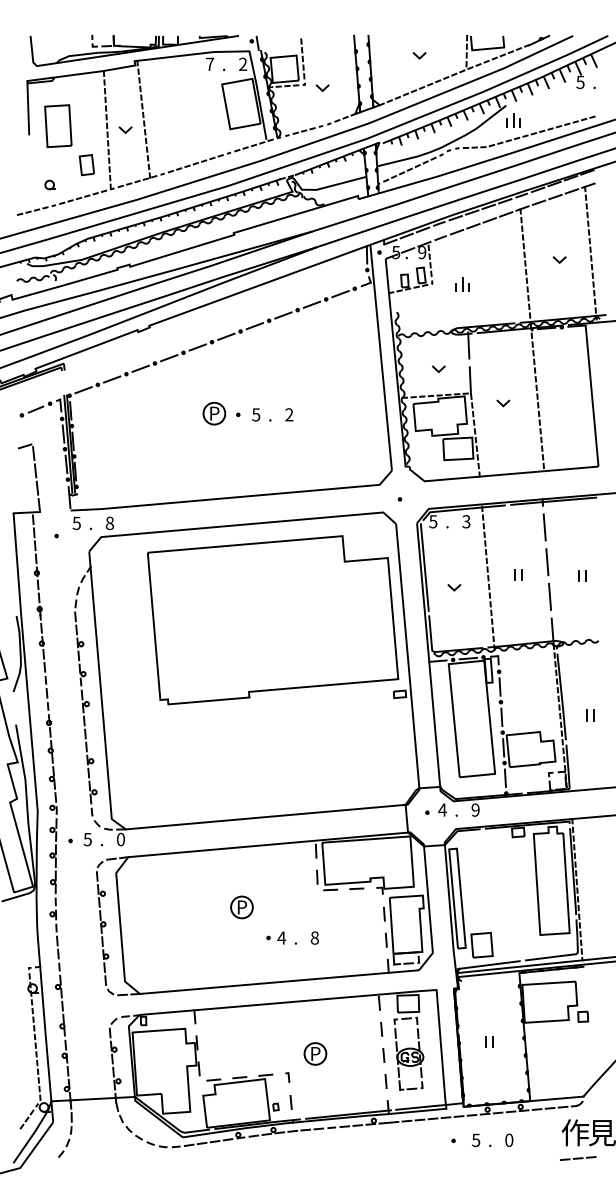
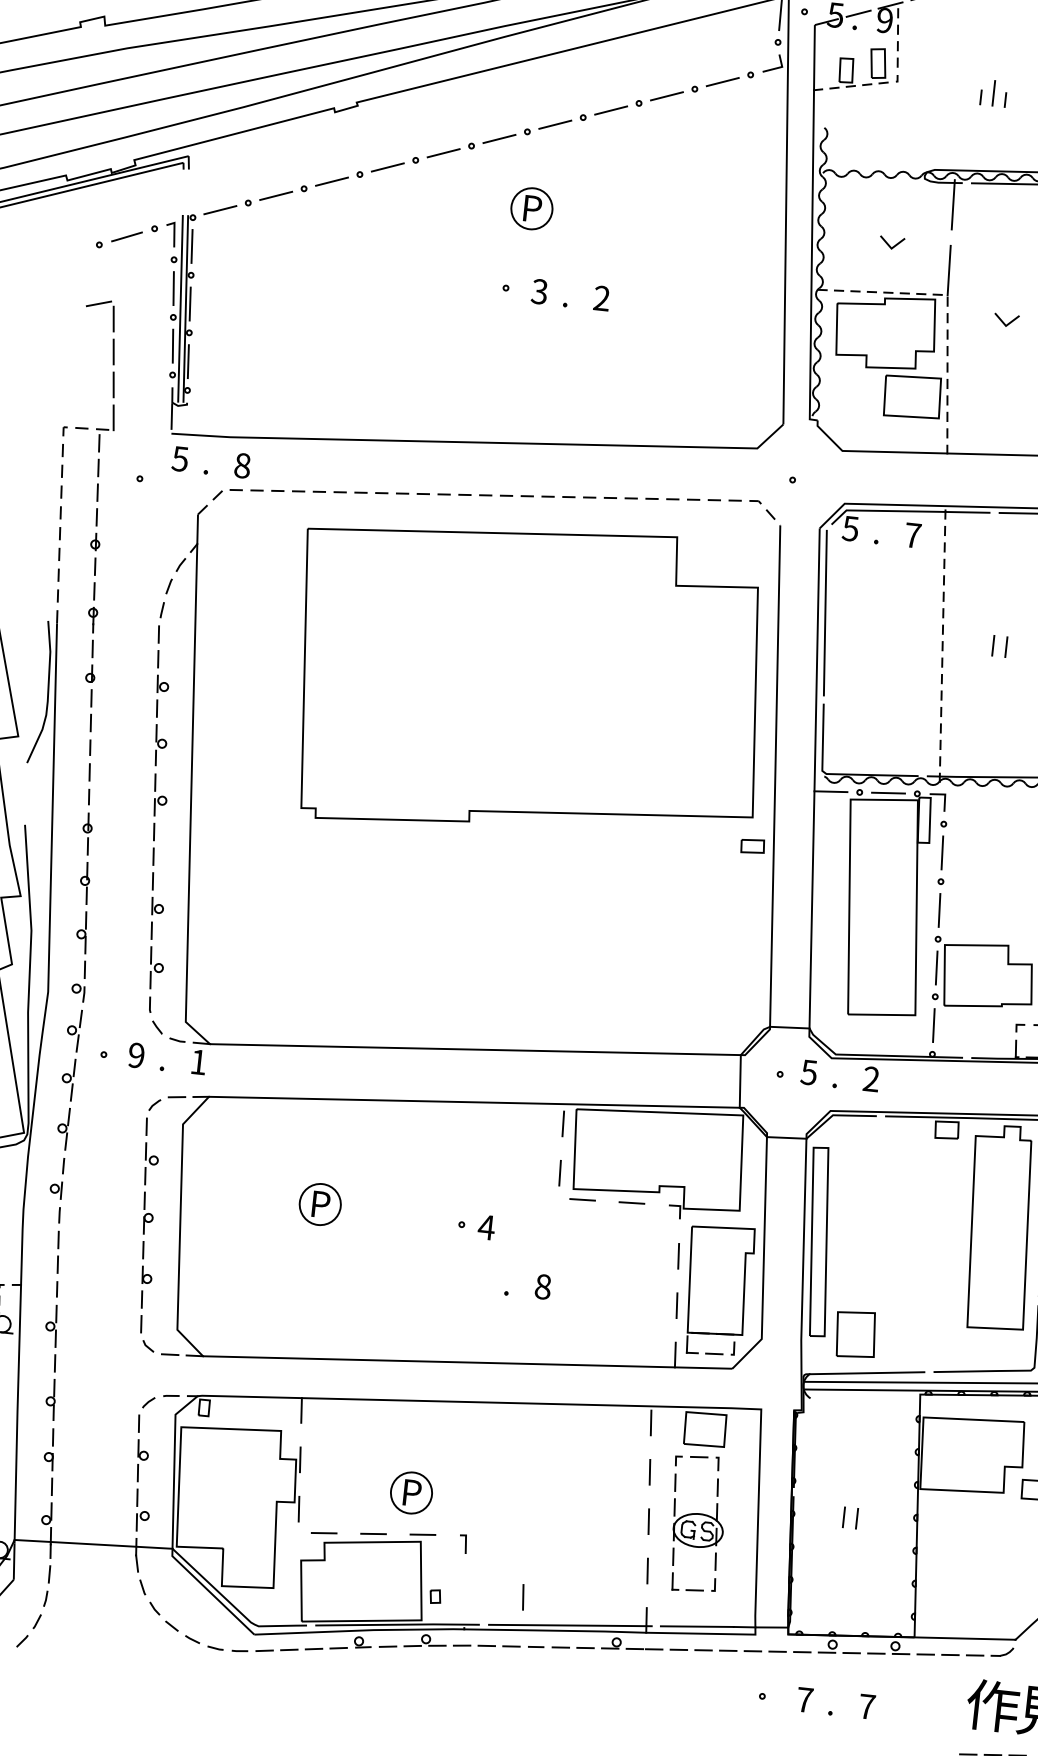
part: (462, 284) -> (993, 93), moved
part: (214, 413) -> (532, 208), moved
text: (256, 414) -> (540, 291), 5 -> 3
text: (466, 521) -> (913, 535), 3 -> 7
line: (242, 524) -> (491, 494), solid -> dashed
line: (16, 551) -> (61, 499), solid -> dashed
line: (453, 588) -> (874, 658), removed
text: (442, 809) -> (809, 1071), 4 -> 5
text: (475, 810) -> (871, 1080), 9 -> 2
text: (87, 839) -> (135, 1055), 5 -> 9
text: (120, 839) -> (197, 1062), 0 -> 1
part: (241, 907) -> (319, 1204), moved
part: (276, 937) -> (476, 1225), moved
part: (315, 1053) -> (411, 1492), moved
line: (290, 1102) -> (521, 1597), moved
text: (476, 1139) -> (805, 1698), 5 -> 7
text: (509, 1140) -> (867, 1707), 0 -> 7

